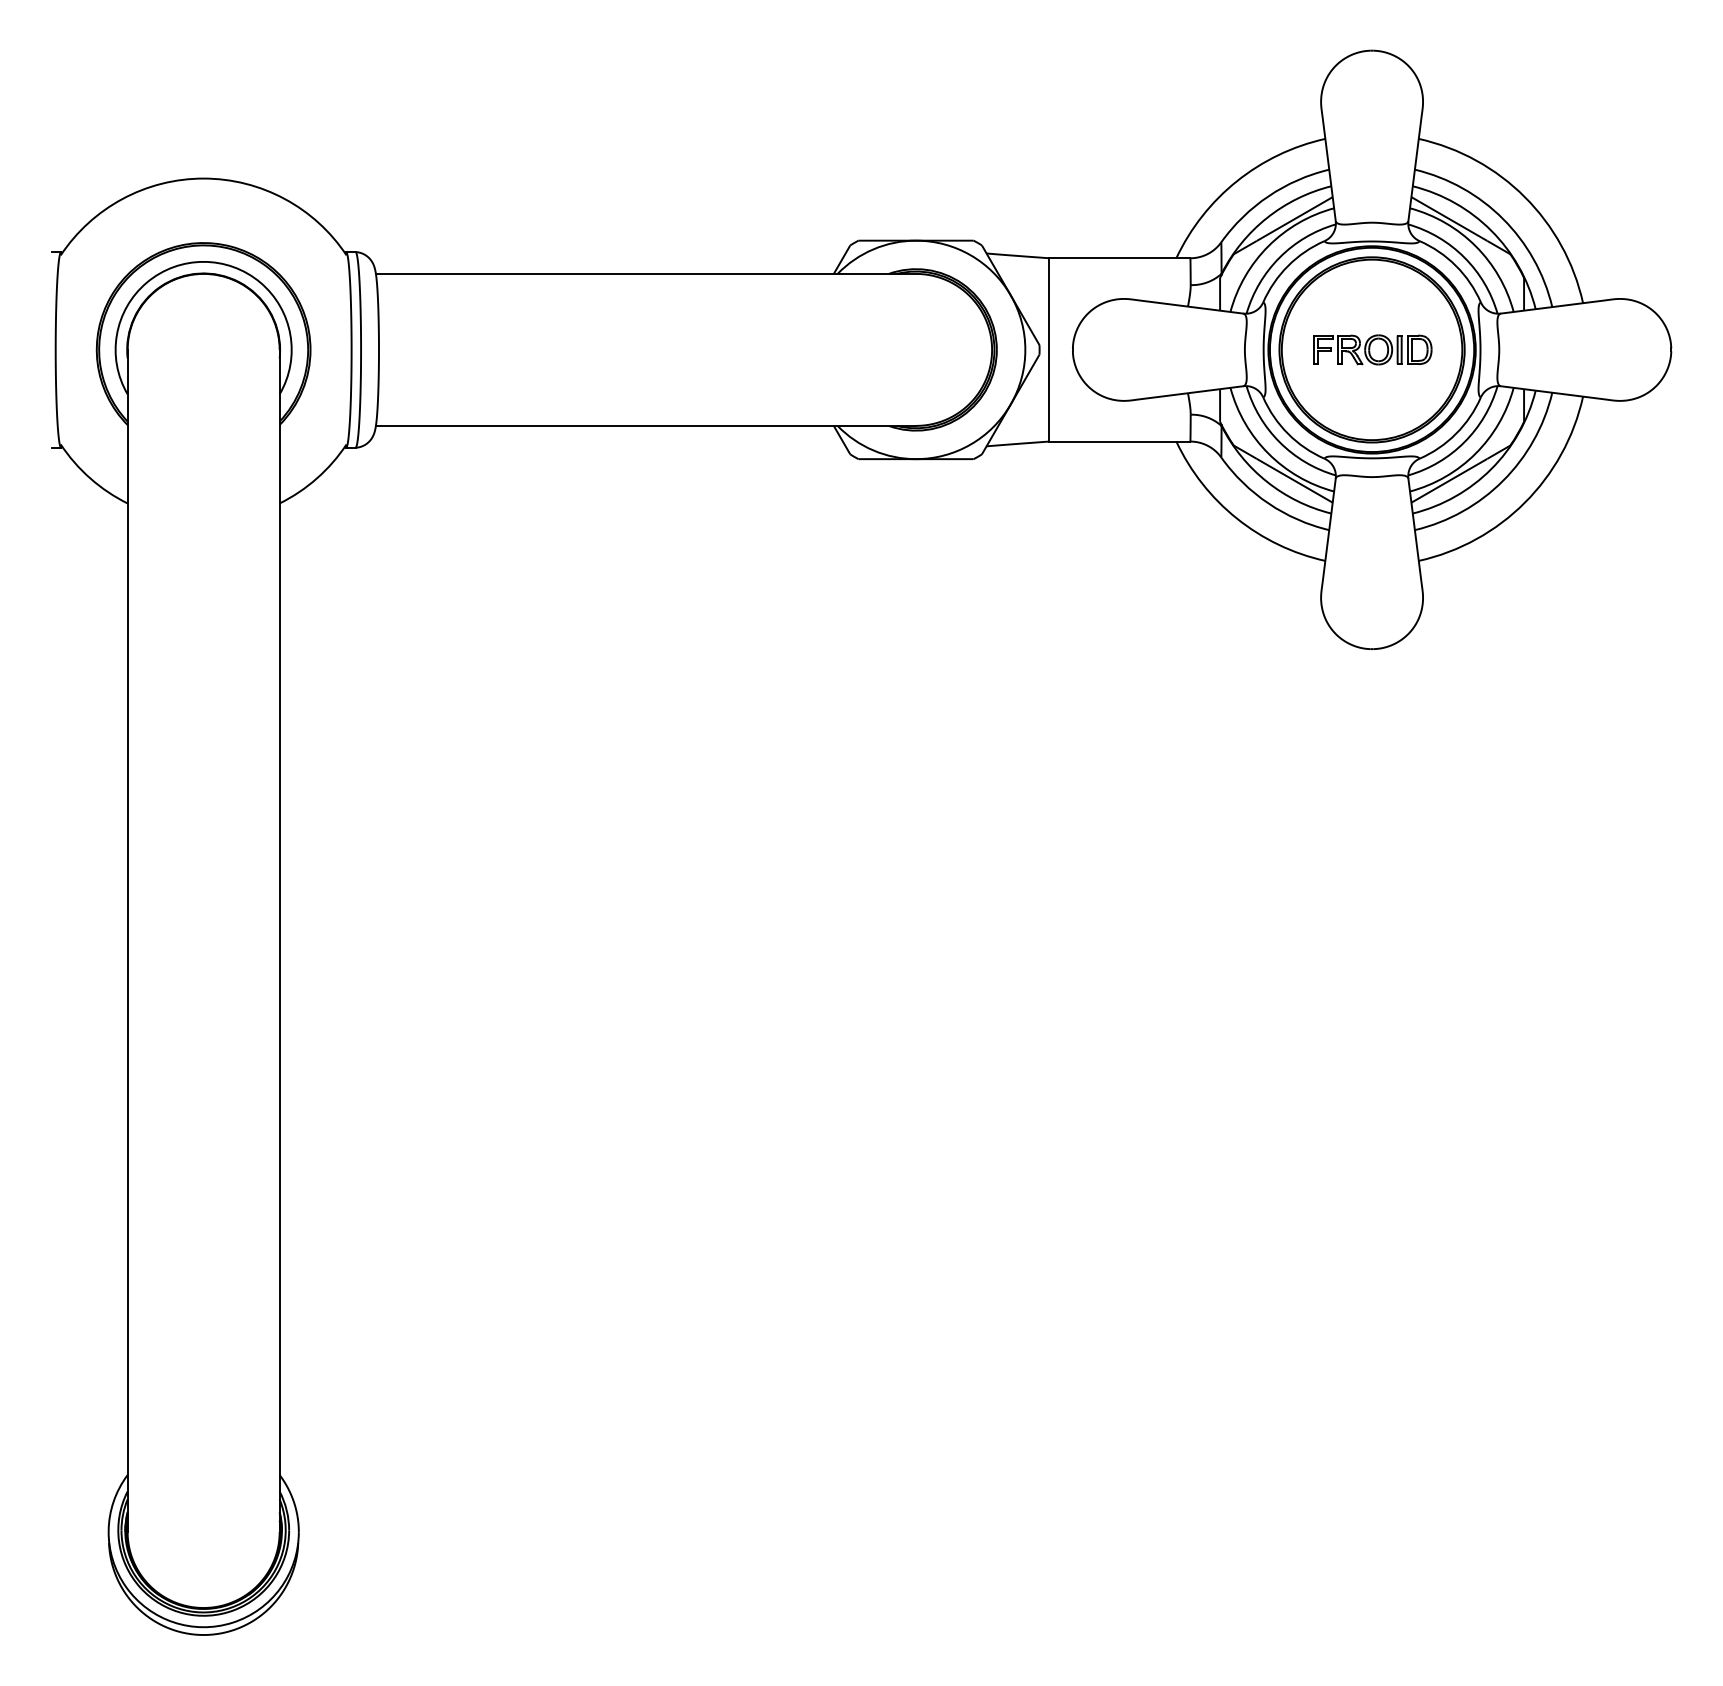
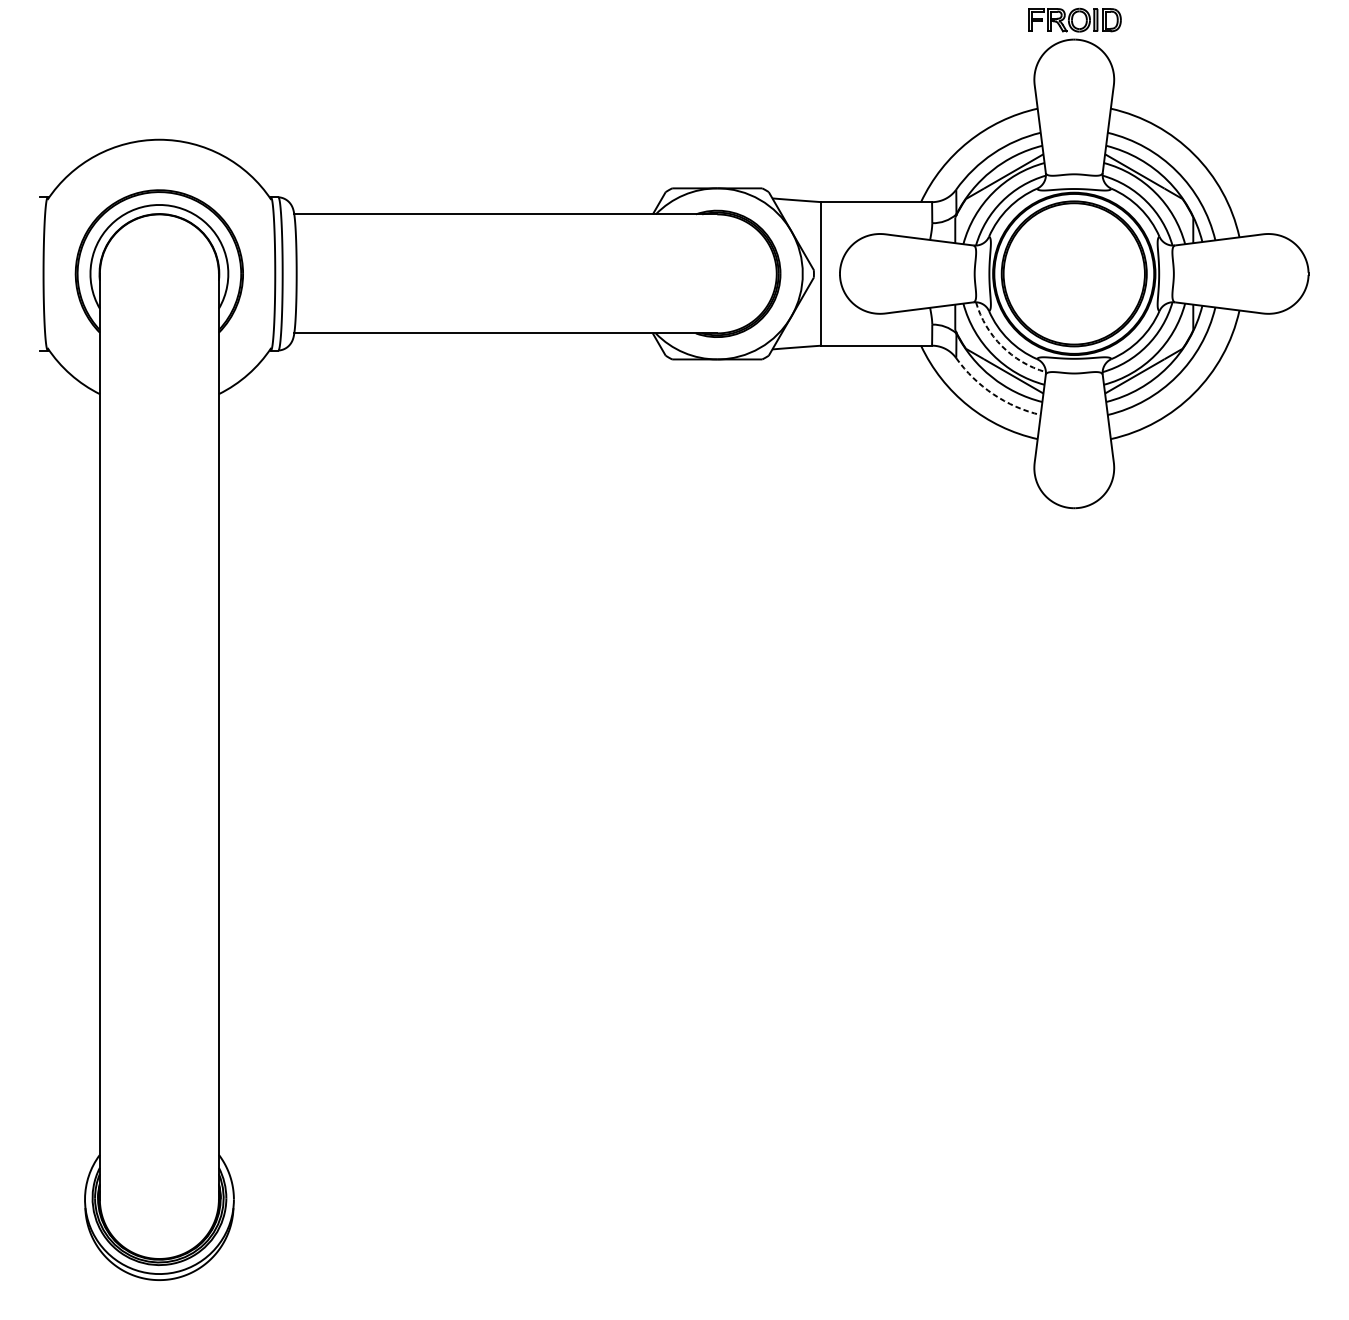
part: (1372, 349) -> (1074, 19), moved
arc: (1279, 442) -> (1001, 346), solid -> dashed
arc: (1268, 503) -> (993, 394), solid -> dashed

